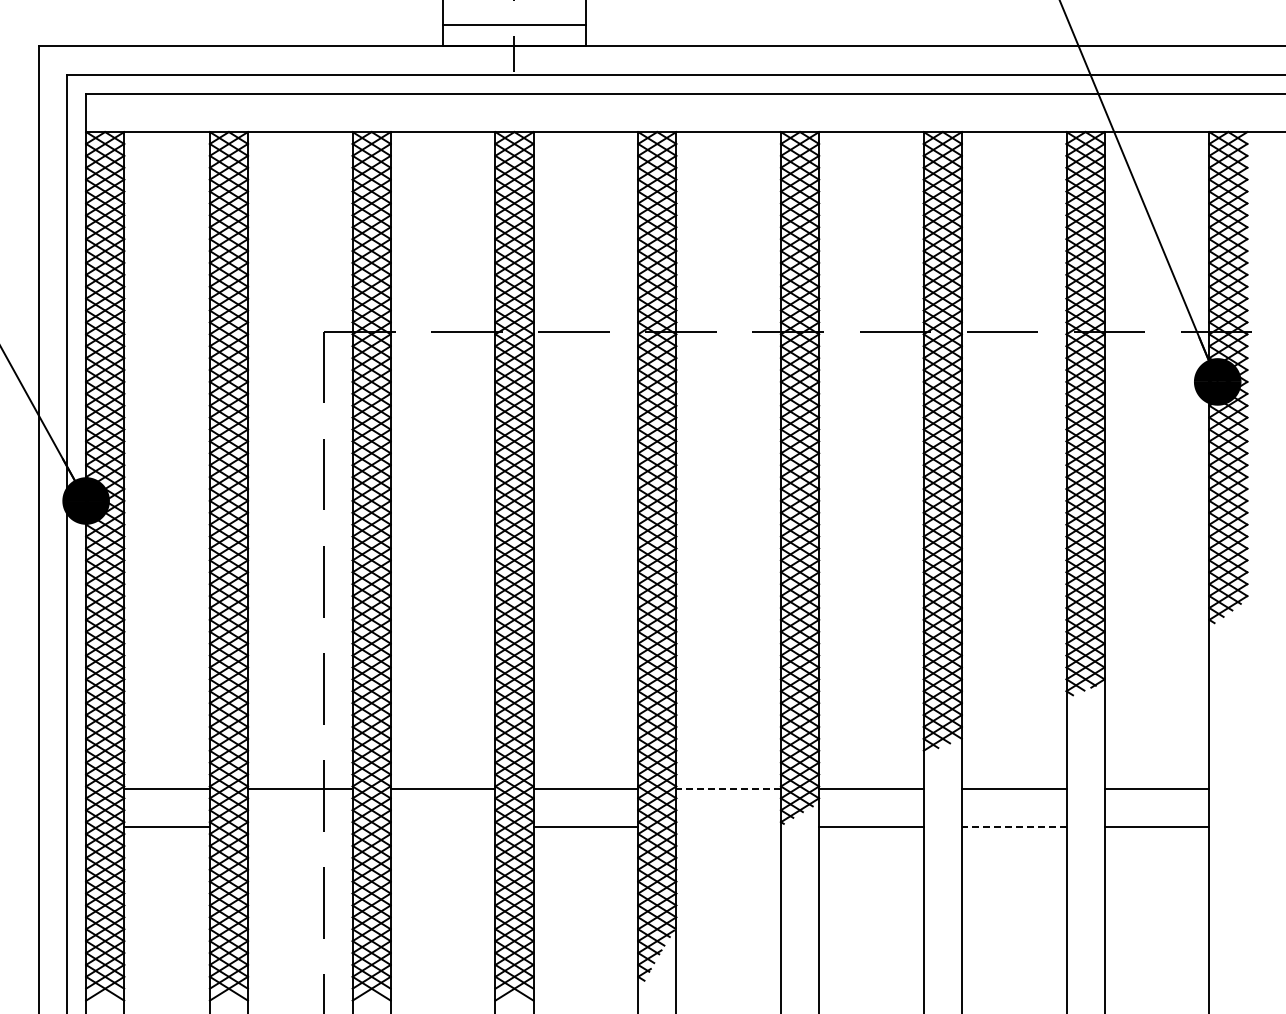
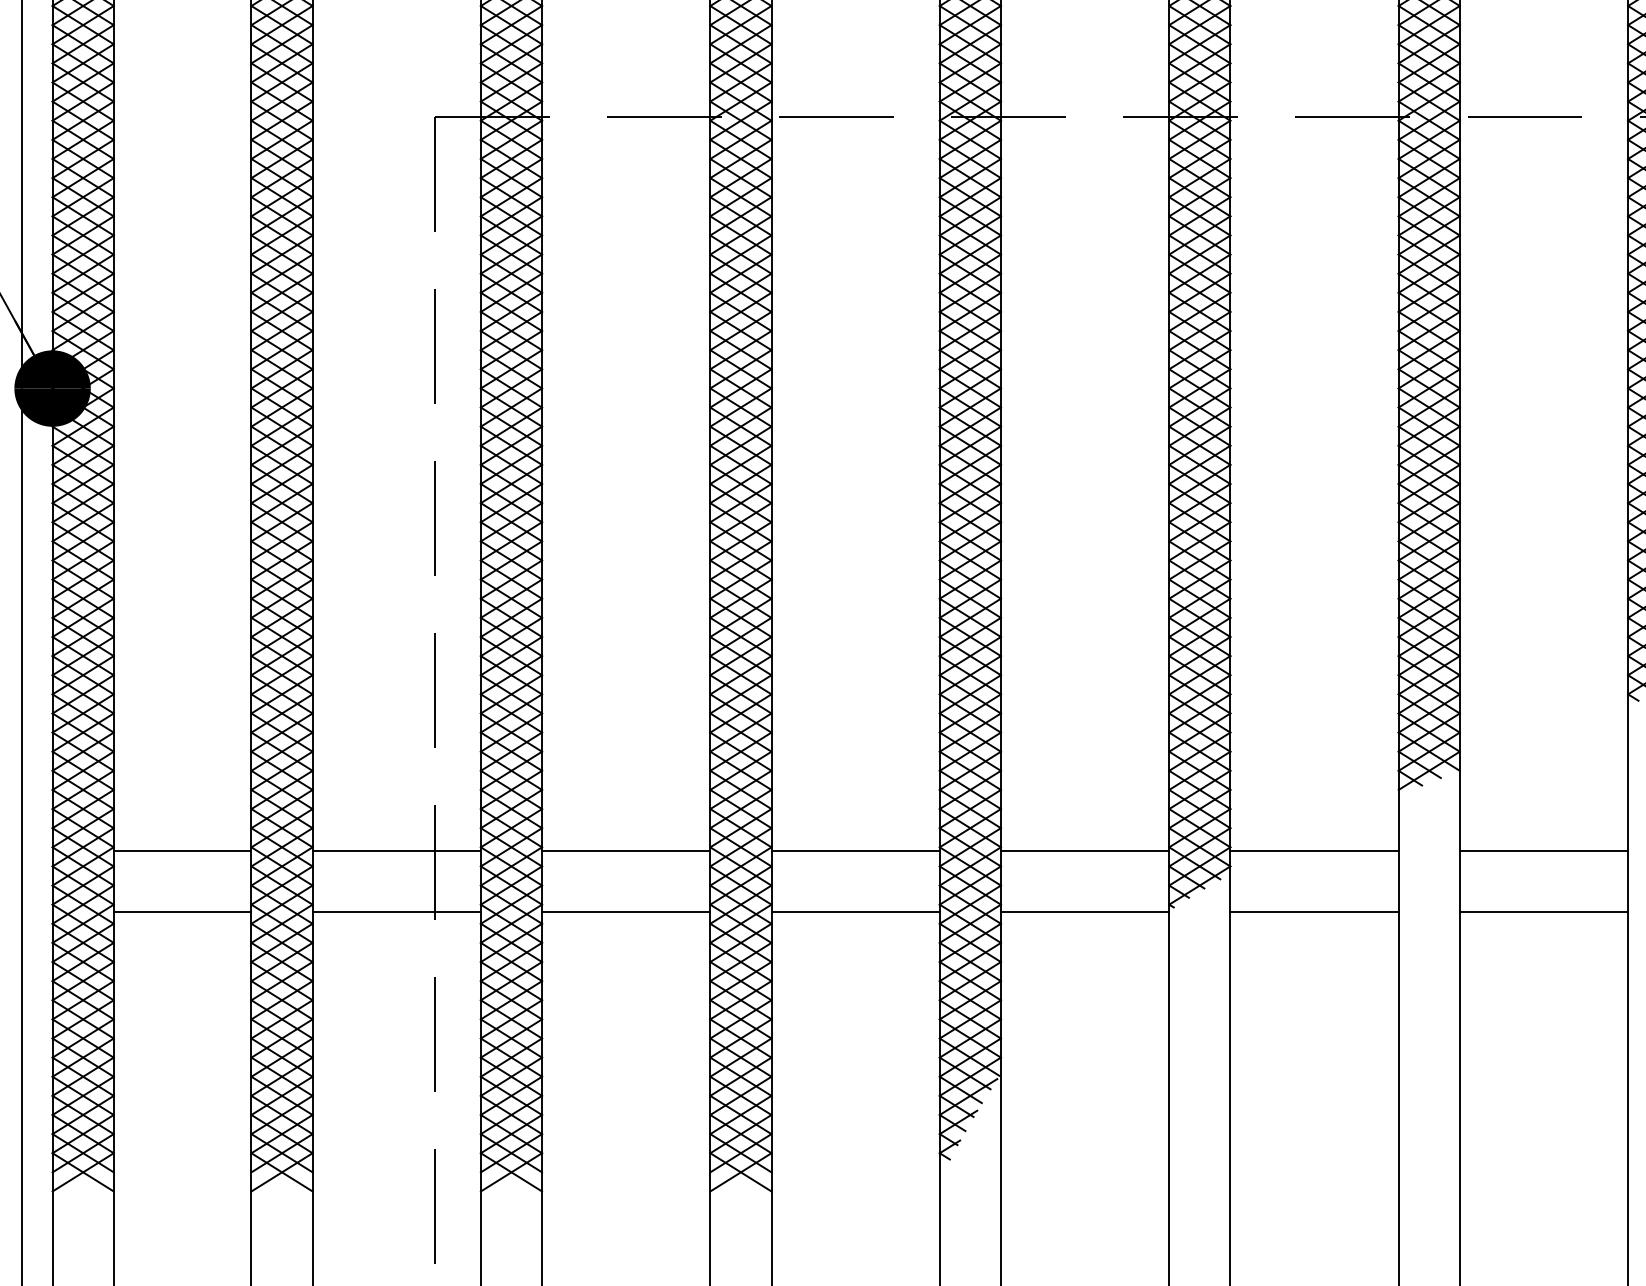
line: (728, 788) -> (1084, 850), dashed -> solid
line: (299, 826) -> (395, 911), added
line: (442, 826) -> (625, 911), added
line: (728, 826) -> (1084, 911), added
line: (1013, 826) -> (1542, 911), dashed -> solid

